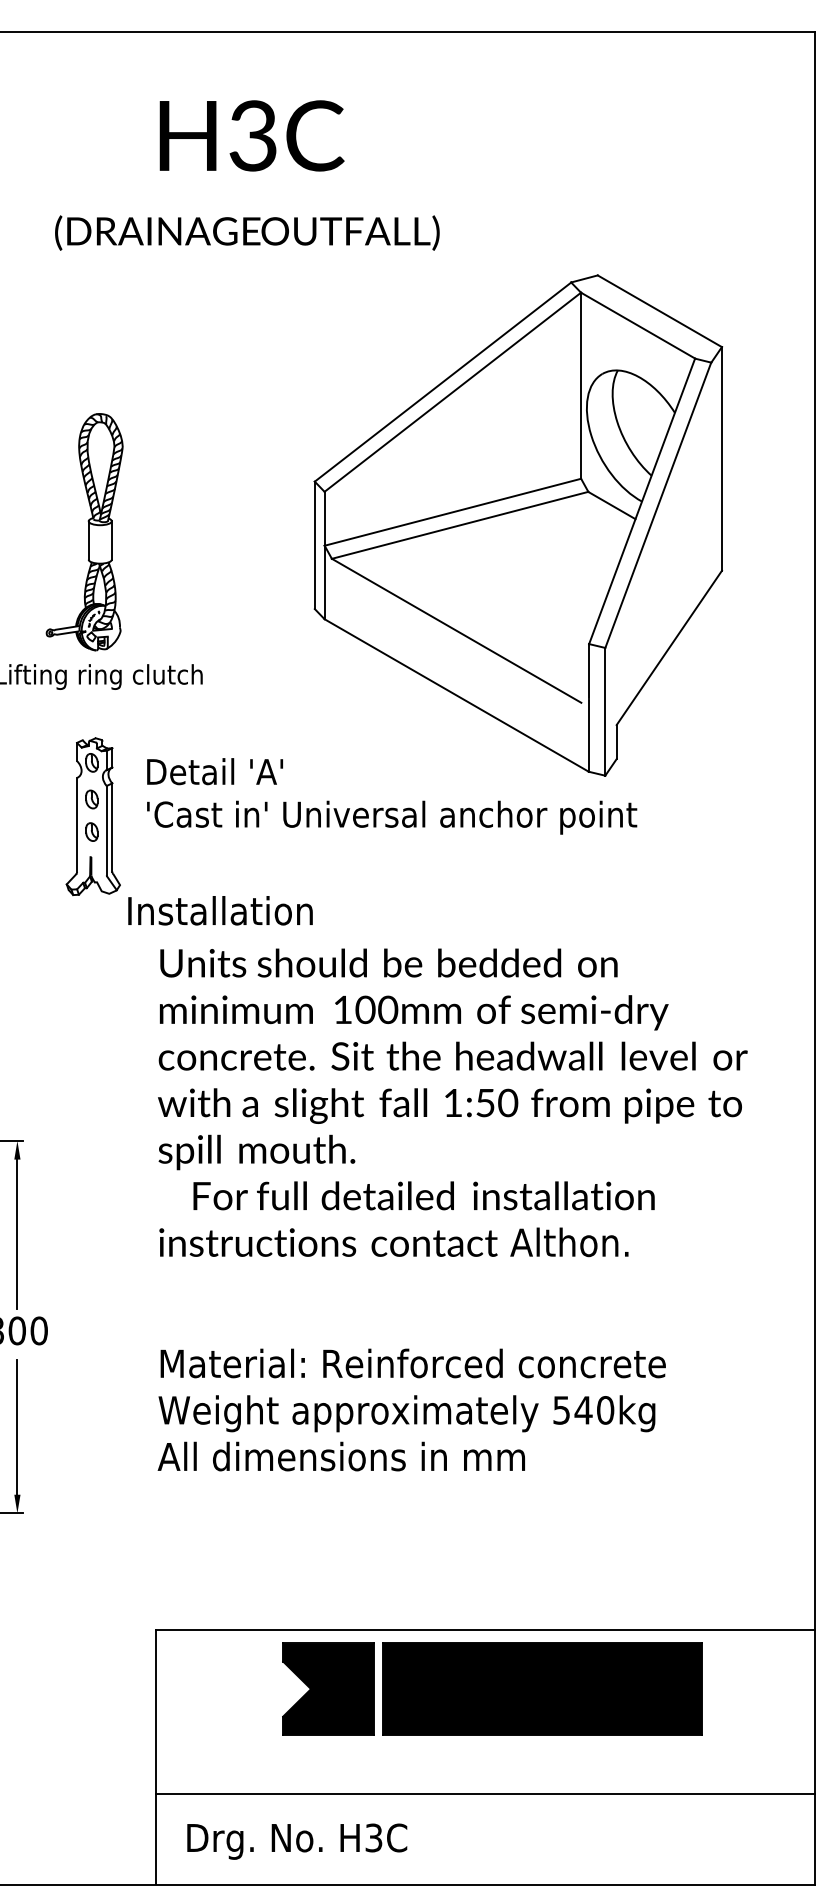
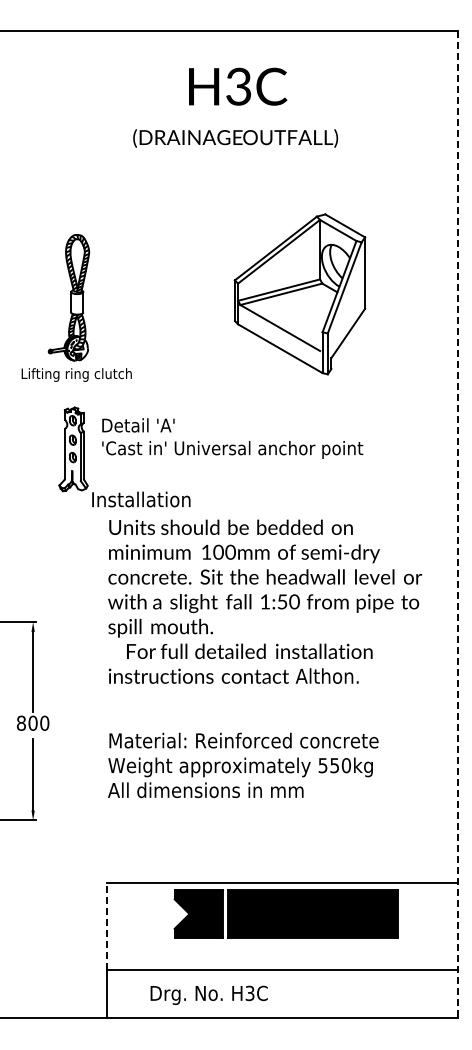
text: (247, 174) -> (235, 107), moved
part: (517, 525) -> (299, 294), size x0.6
line: (815, 959) -> (458, 525), solid -> dashed
text: (583, 1410) -> (334, 765), 540kg -> 550kg
line: (155, 1712) -> (106, 926), solid -> dashed
text: (295, 1840) -> (208, 994), moved

